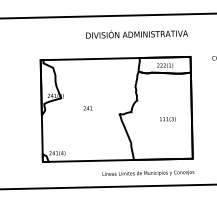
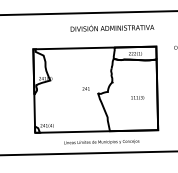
text: (87, 107) -> (85, 88), moved
text: (148, 172) -> (101, 141), moved

